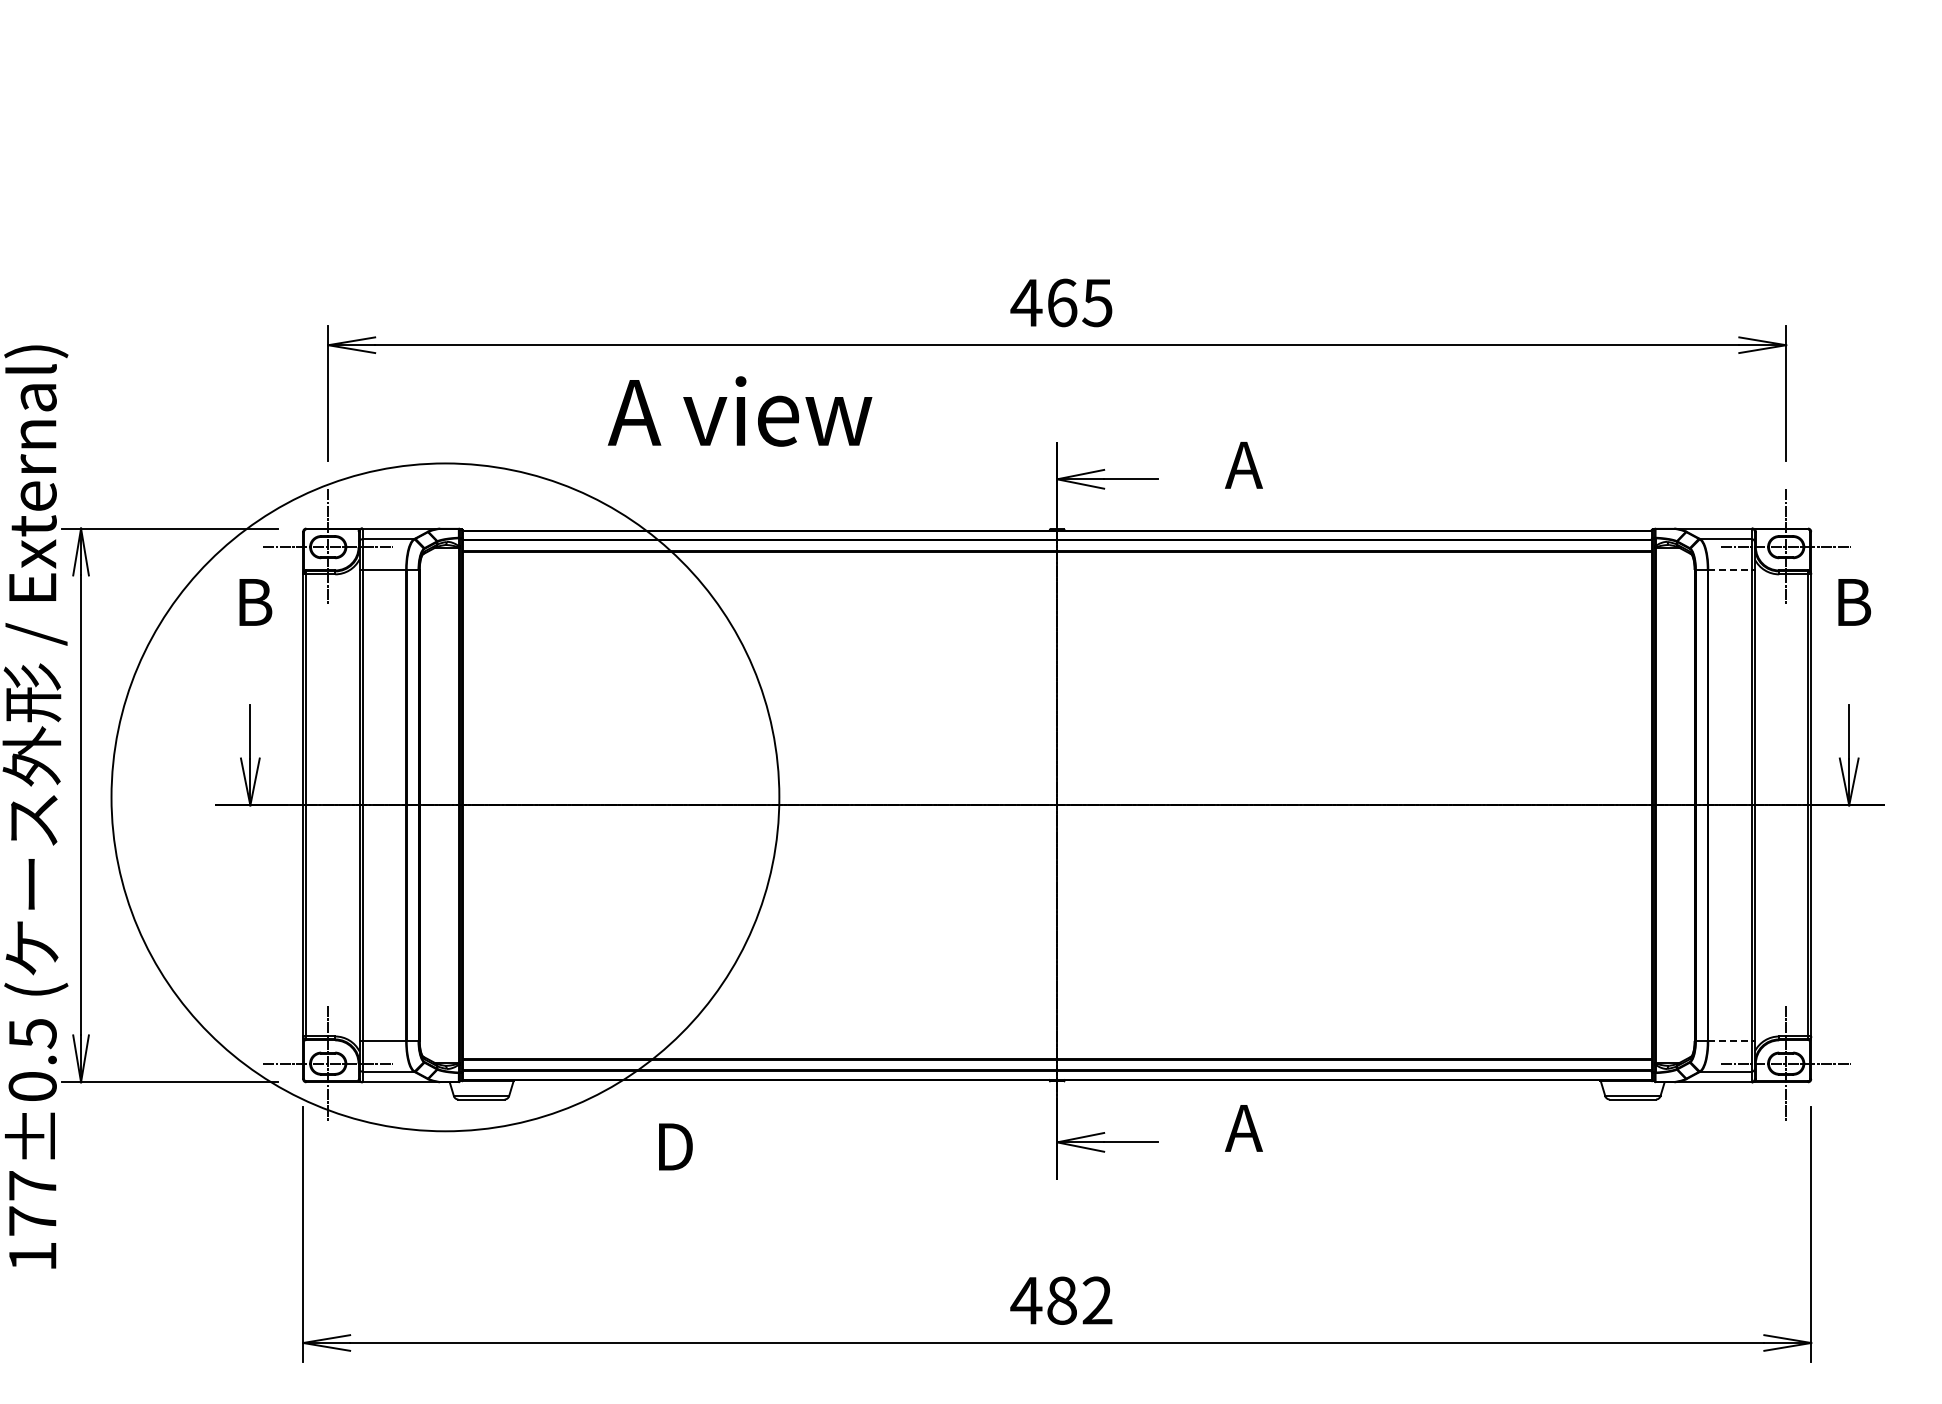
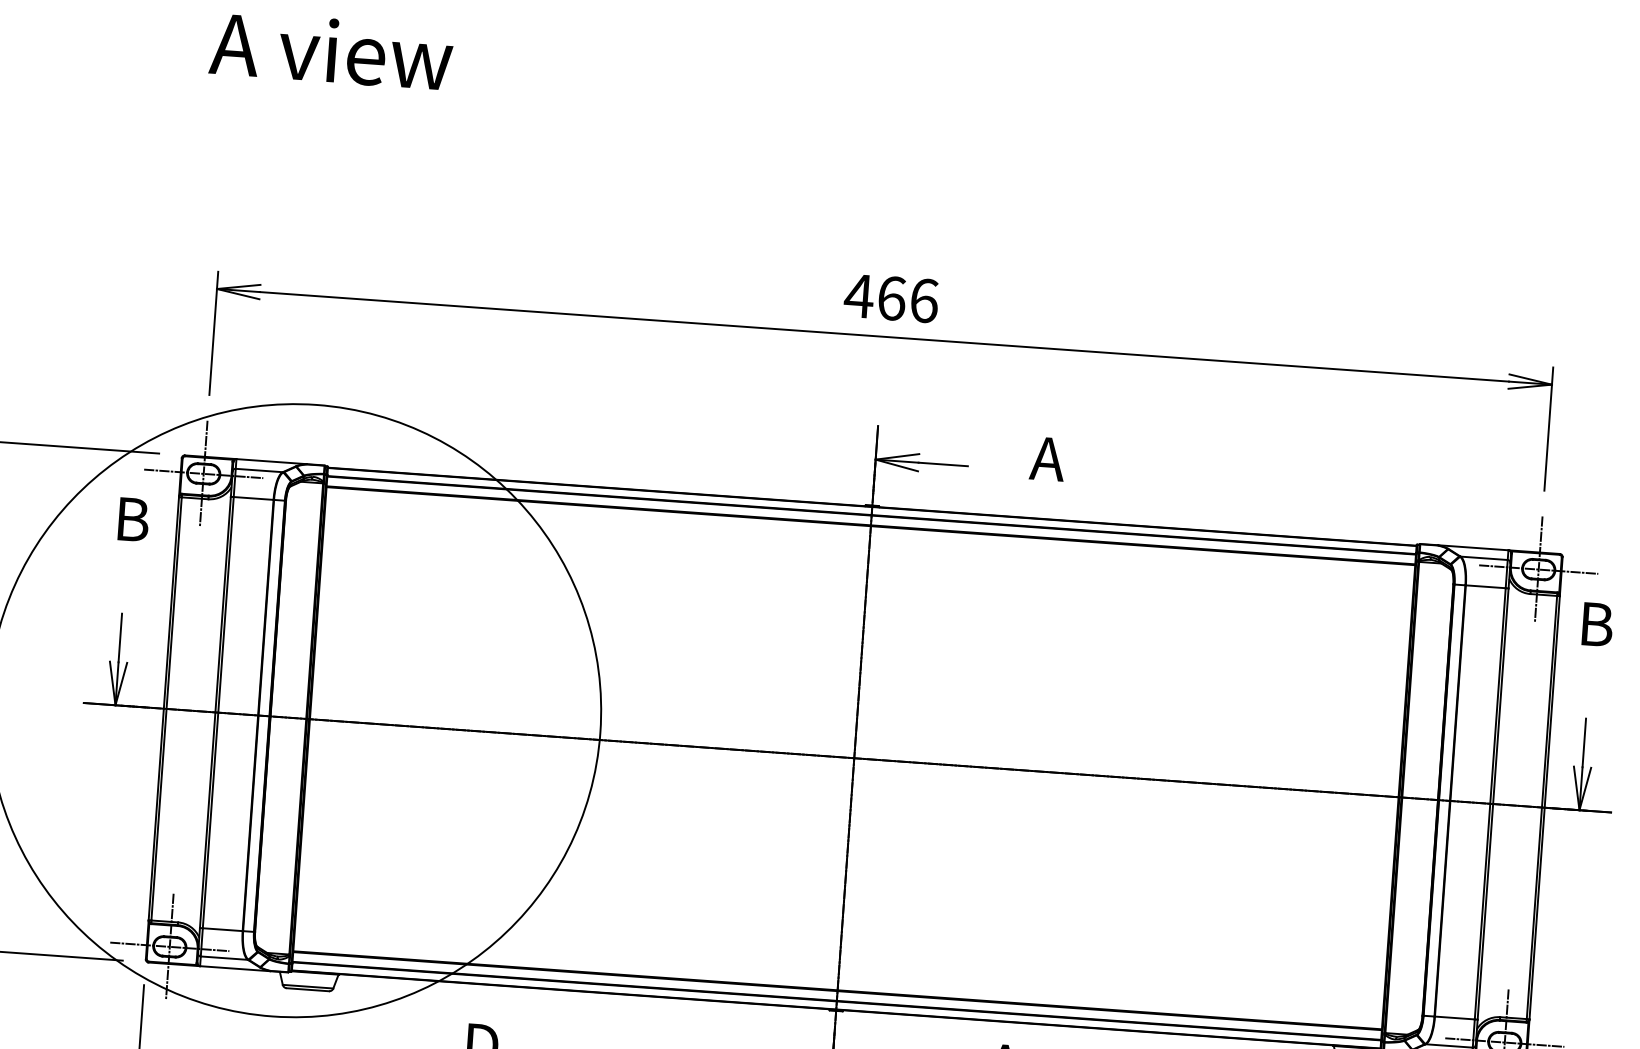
text: (1097, 302) -> (924, 300), 465 -> 466
text: (739, 411) -> (330, 50), moved
line: (1730, 569) -> (1486, 586), dashed -> solid
line: (1730, 1040) -> (1455, 1017), dashed -> solid

